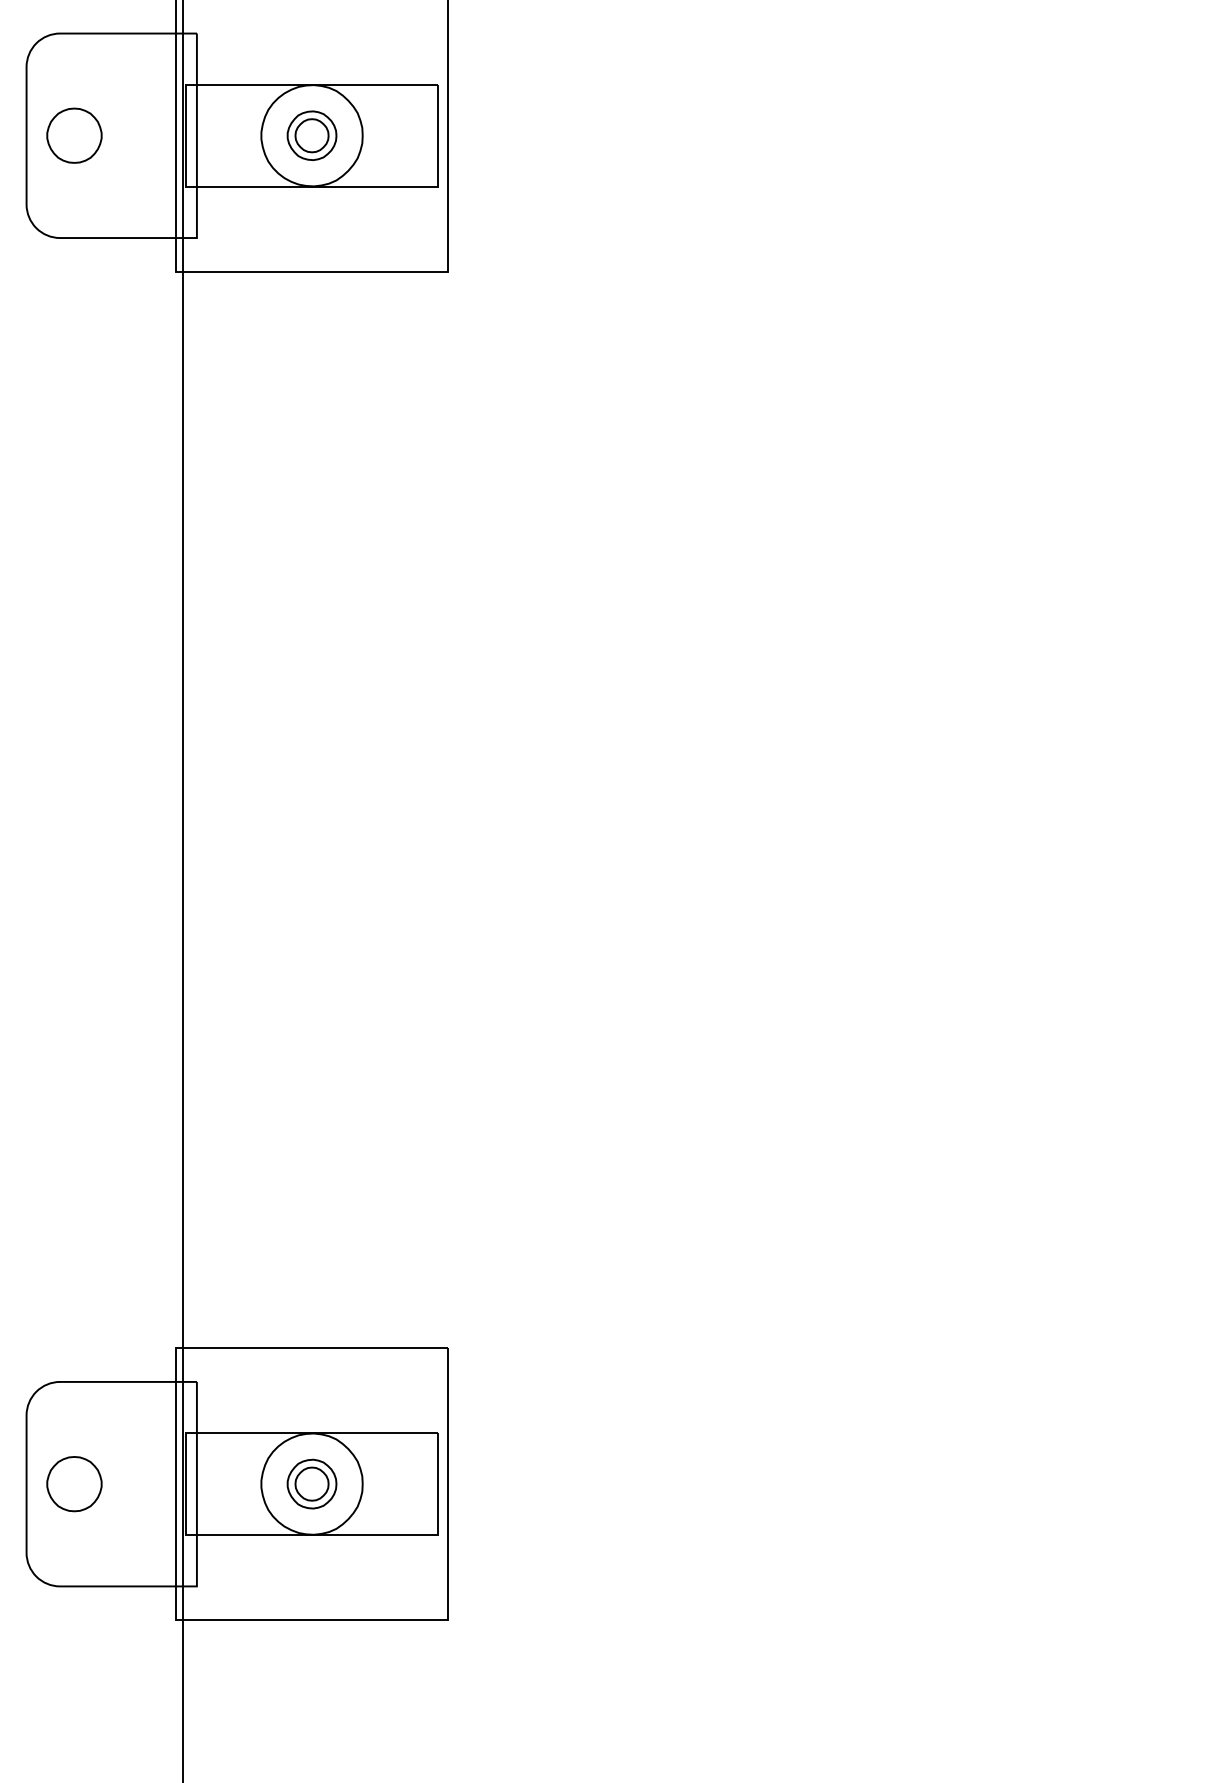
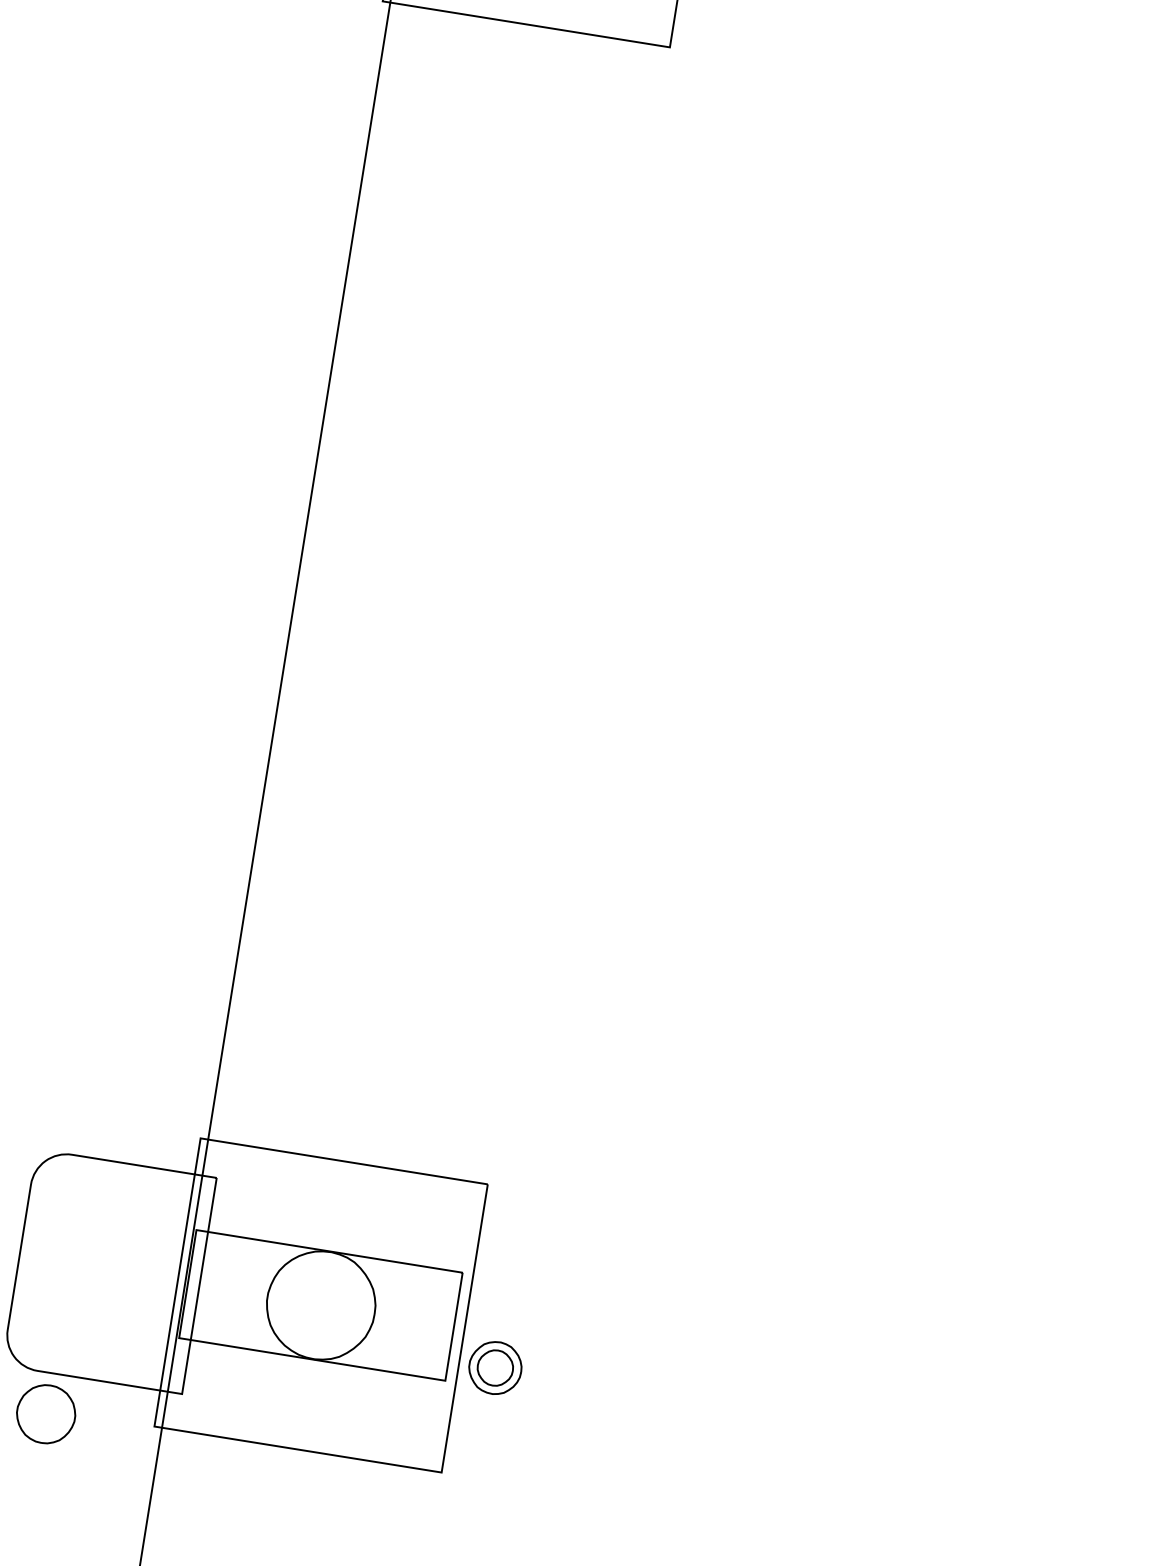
part: (311, 1483) -> (494, 1367), moved
part: (74, 1484) -> (46, 1414), moved

